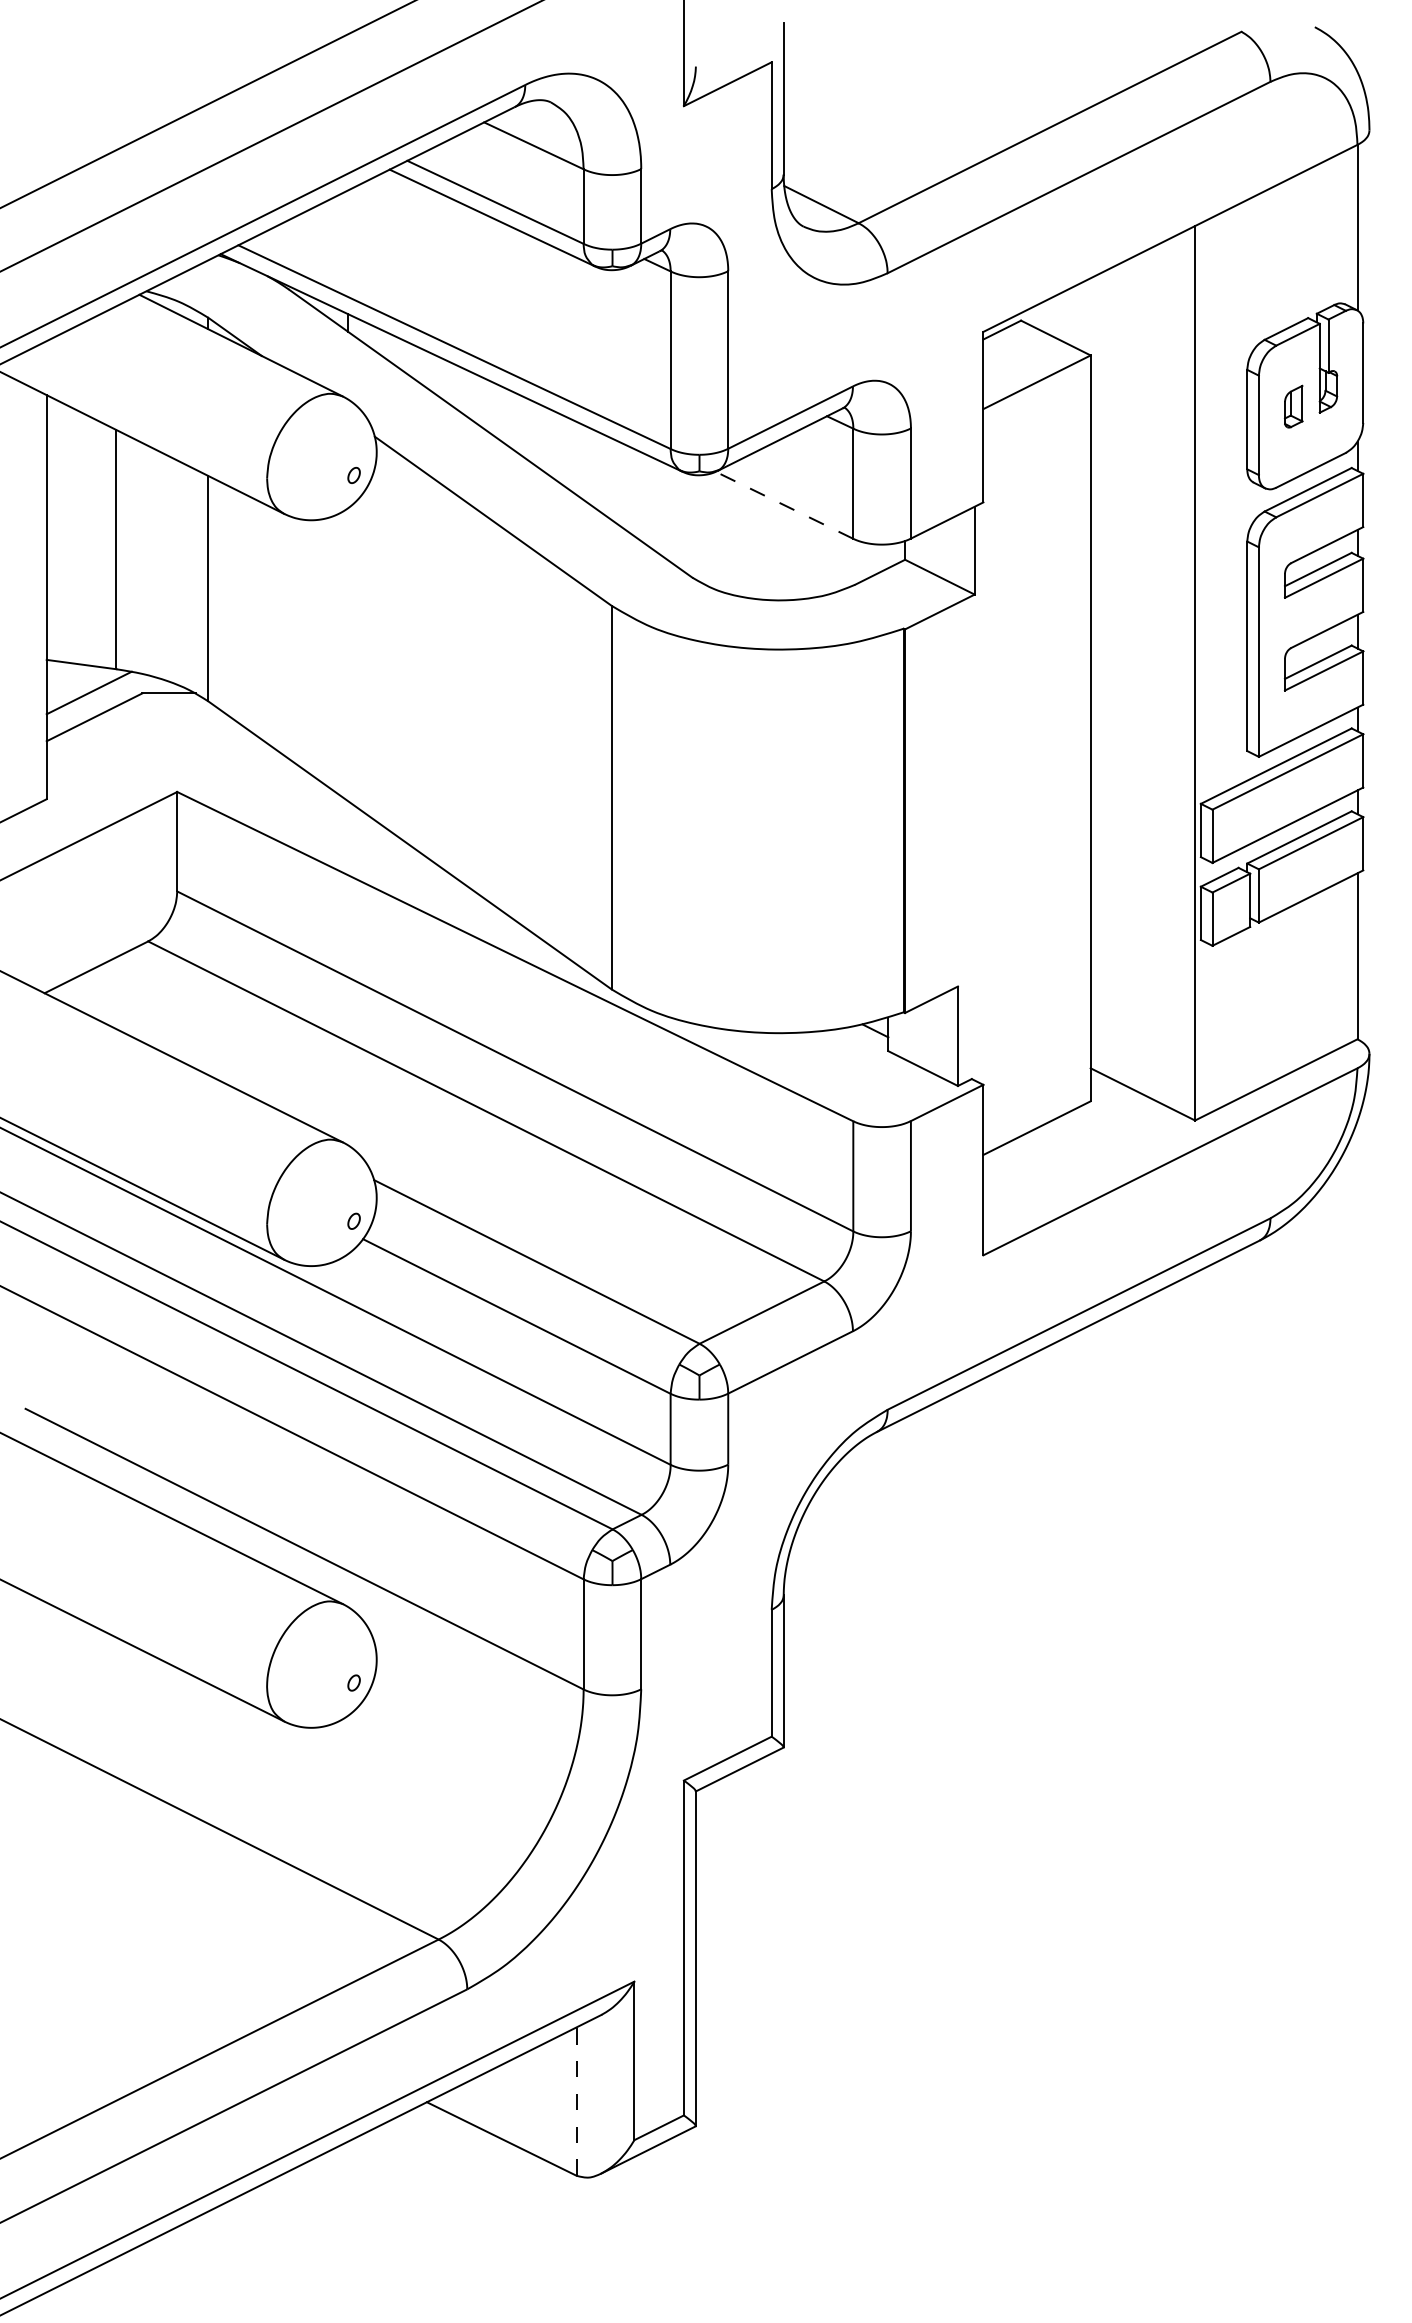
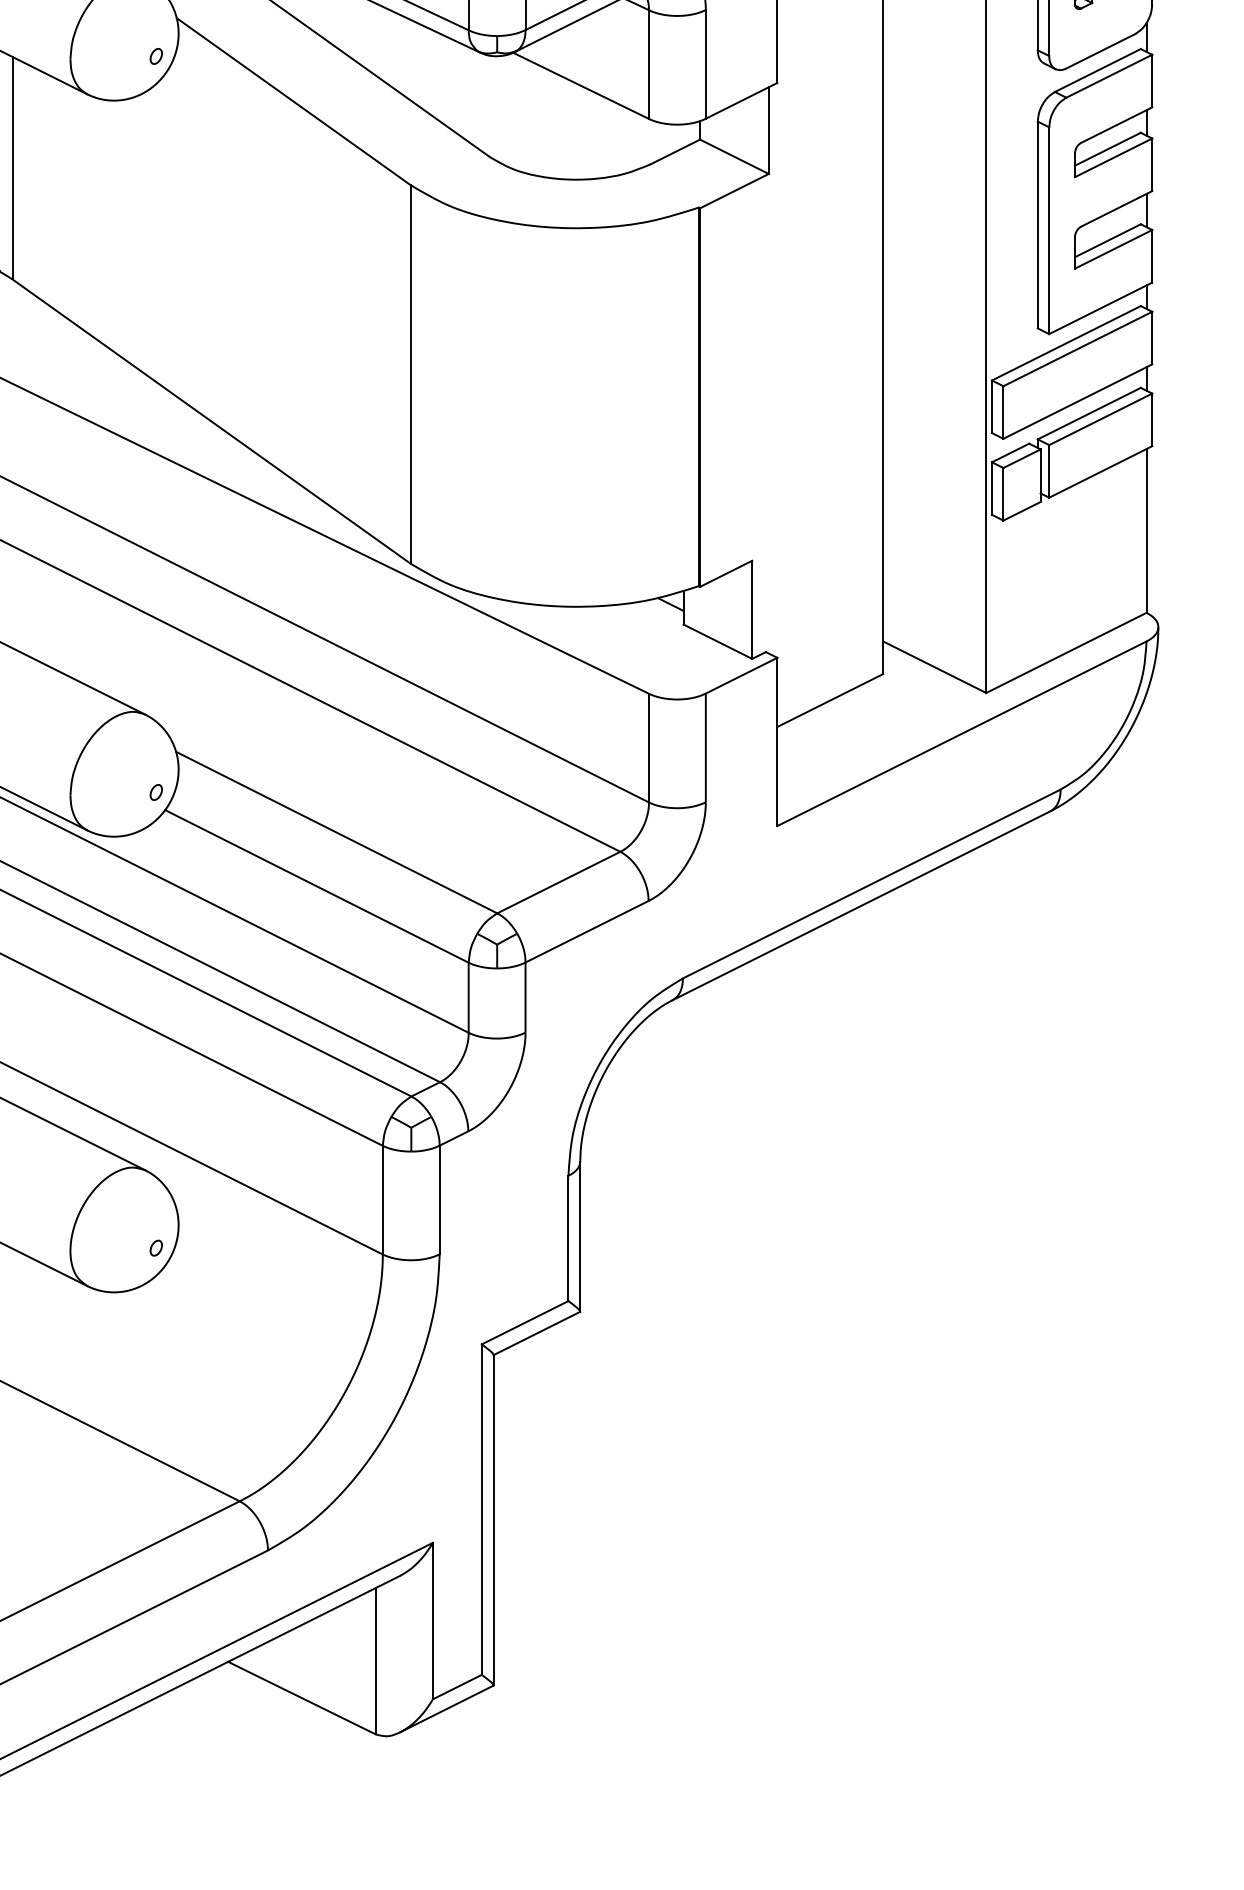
line: (784, 505) -> (581, 86), dashed -> solid
line: (576, 2101) -> (375, 1661), dashed -> solid

